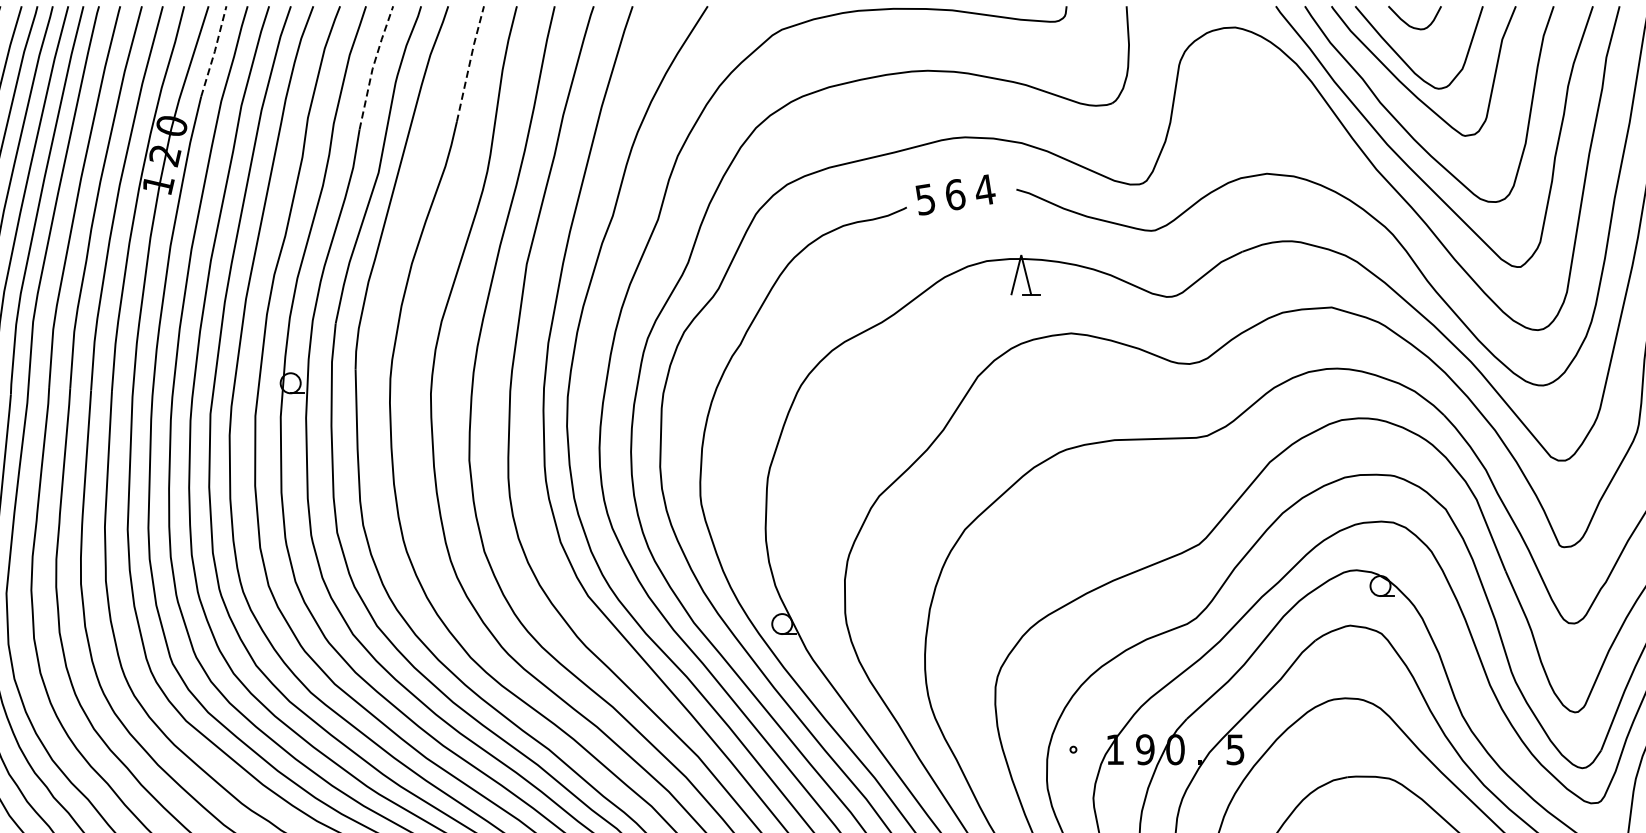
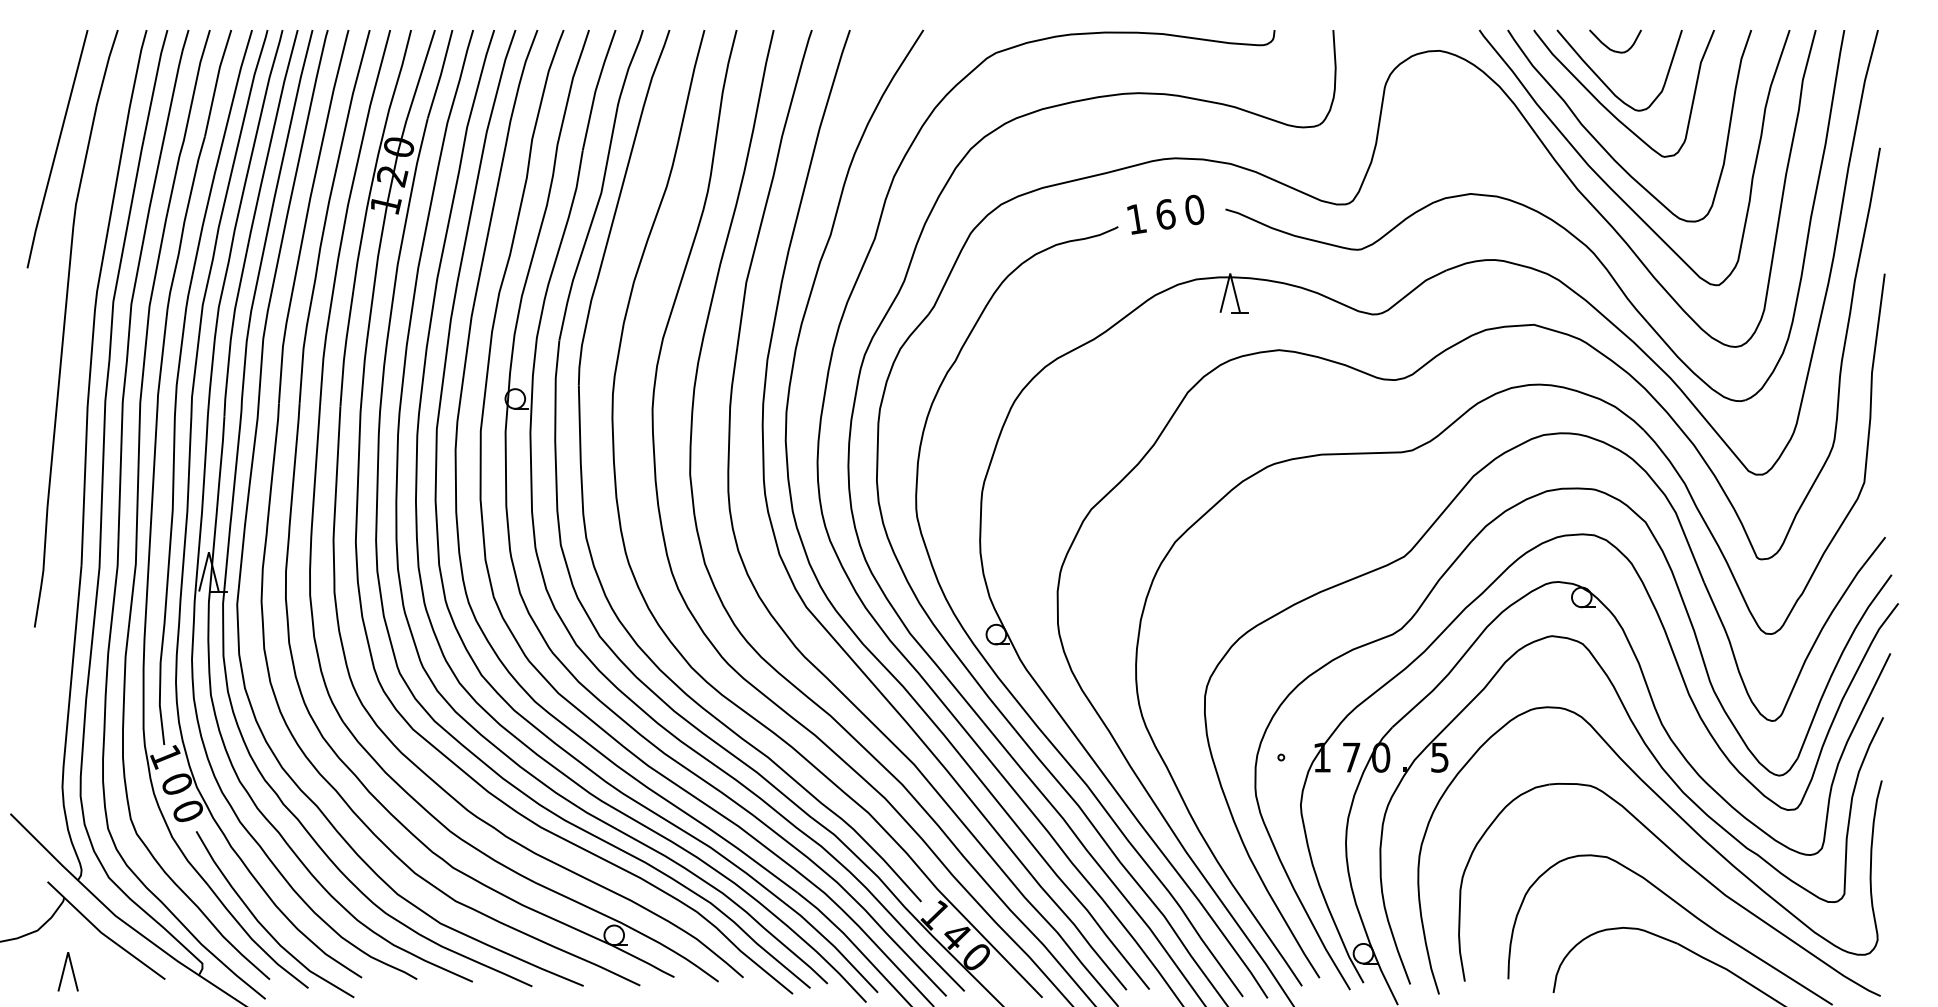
line: (214, 51) -> (440, 74), dashed -> solid
line: (469, 62) -> (690, 85), dashed -> solid
line: (373, 66) -> (596, 88), dashed -> solid
text: (985, 189) -> (1195, 209), 4 -> 0
text: (925, 198) -> (1136, 218), 5 -> 1
text: (1145, 749) -> (1351, 757), 9 -> 7

